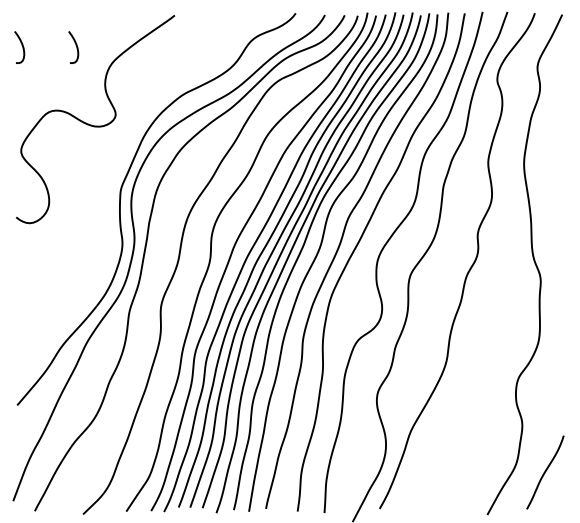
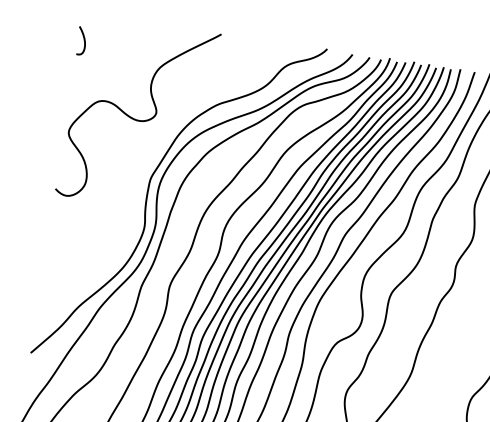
curve: (75, 45) -> (130, 46), removed

